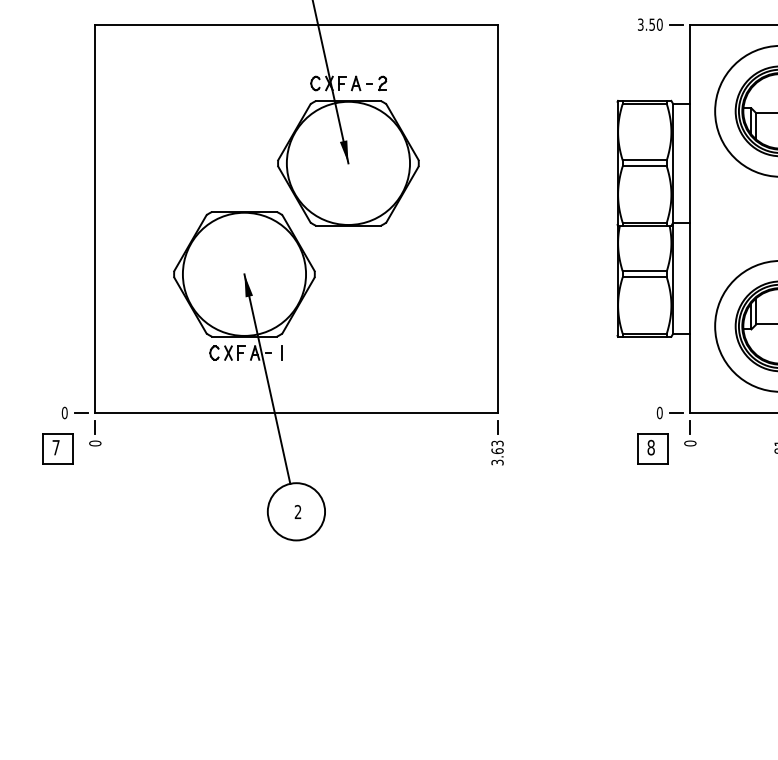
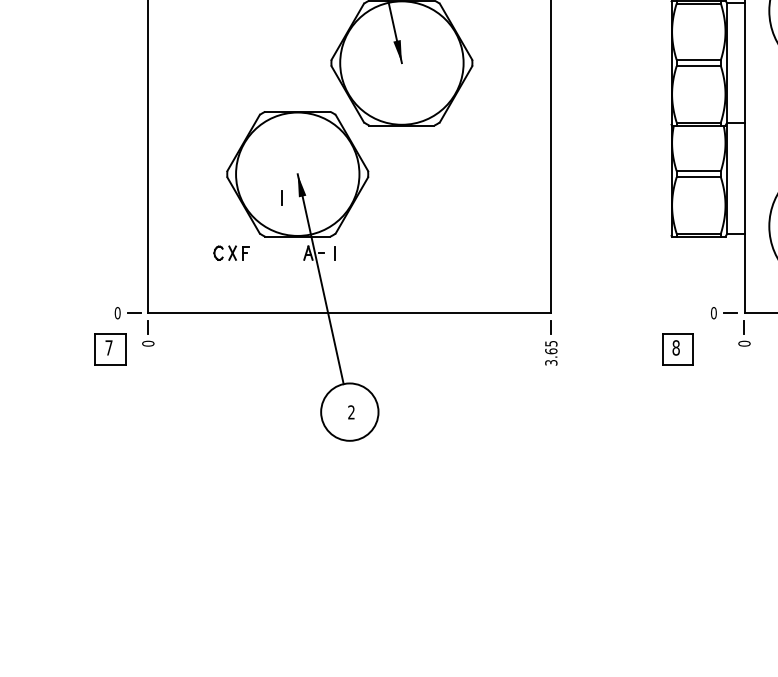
line: (228, 297) -> (281, 197), added
part: (227, 352) -> (231, 252), moved
text: (496, 443) -> (550, 343), 3.63 -> 3.65
part: (652, 448) -> (677, 348), moved

